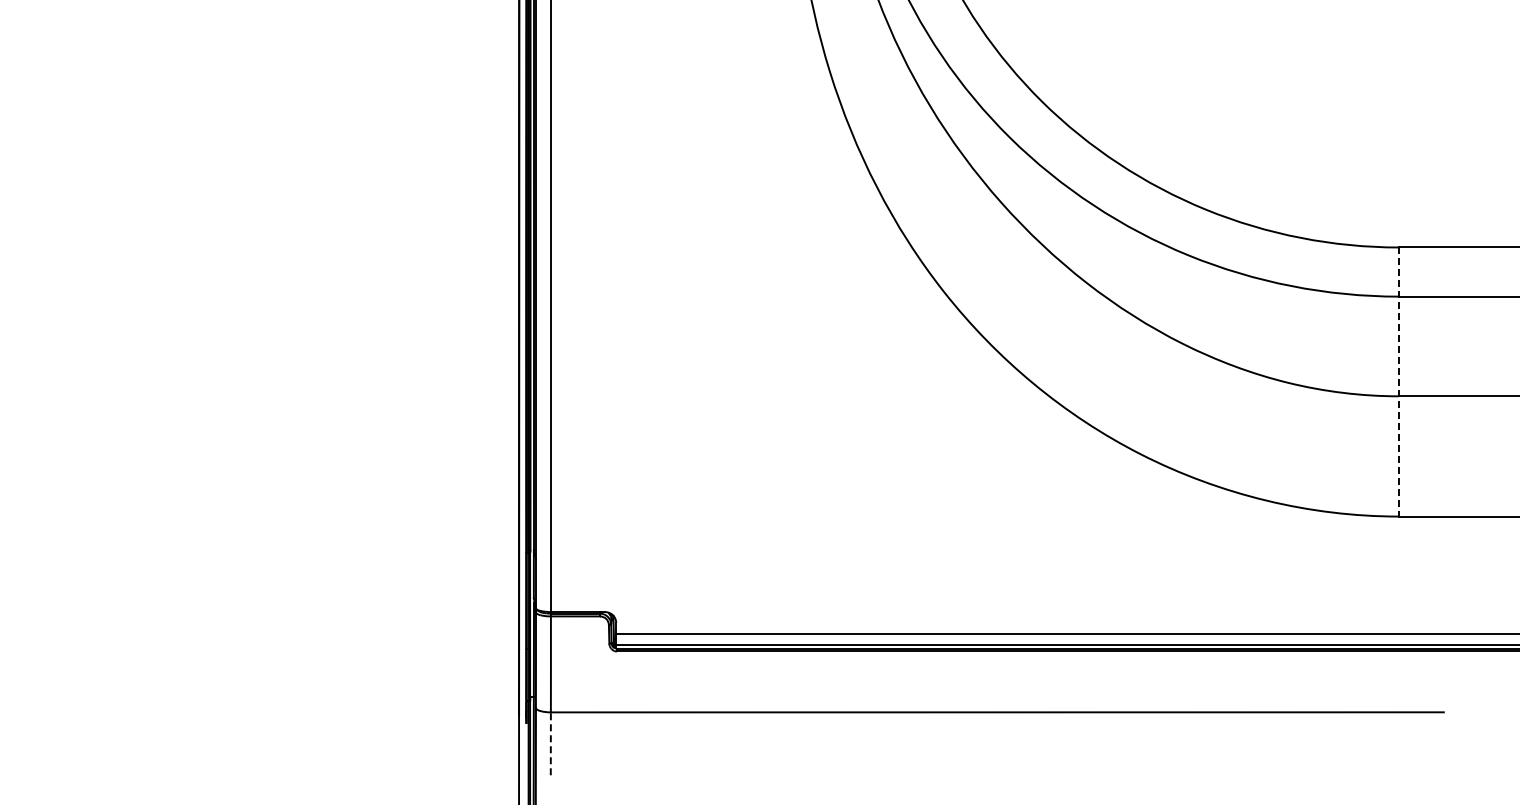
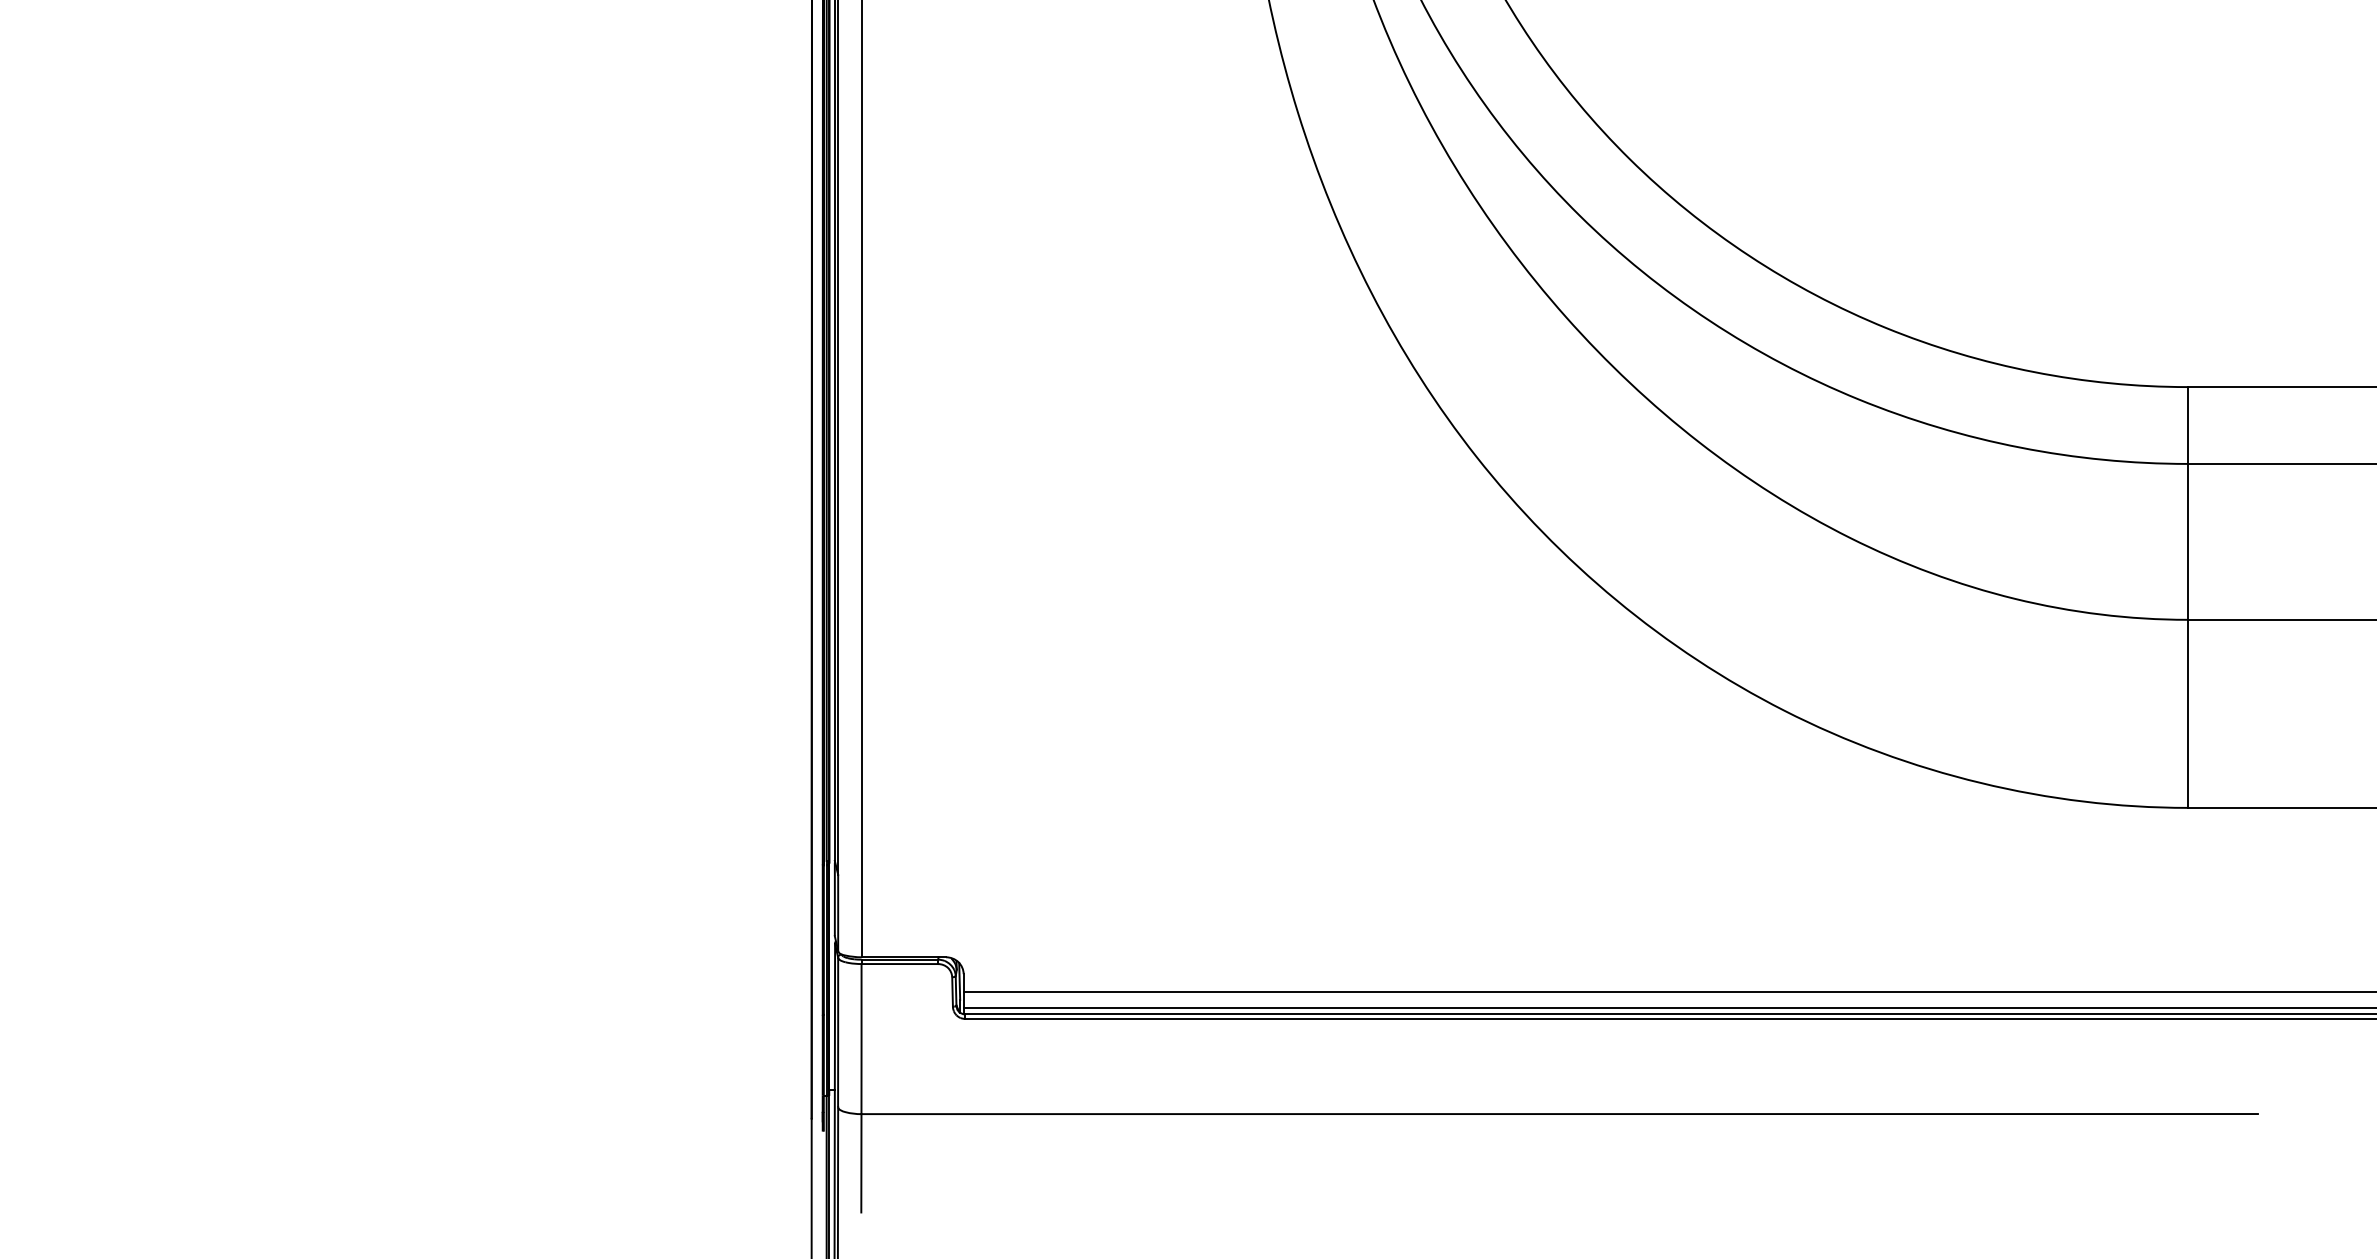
line: (1398, 382) -> (2187, 598), dashed -> solid
line: (550, 743) -> (860, 1162), dashed -> solid

